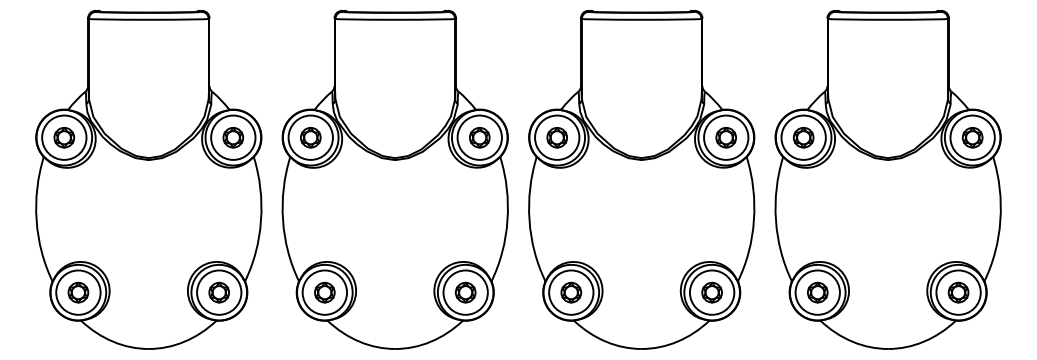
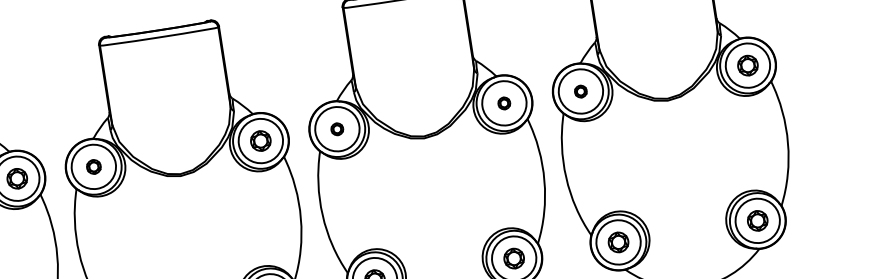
part: (310, 137) -> (93, 166), size x0.7
part: (556, 137) -> (336, 129), size x0.6
part: (725, 137) -> (503, 103), size x0.6
part: (803, 137) -> (580, 91), size x0.6

